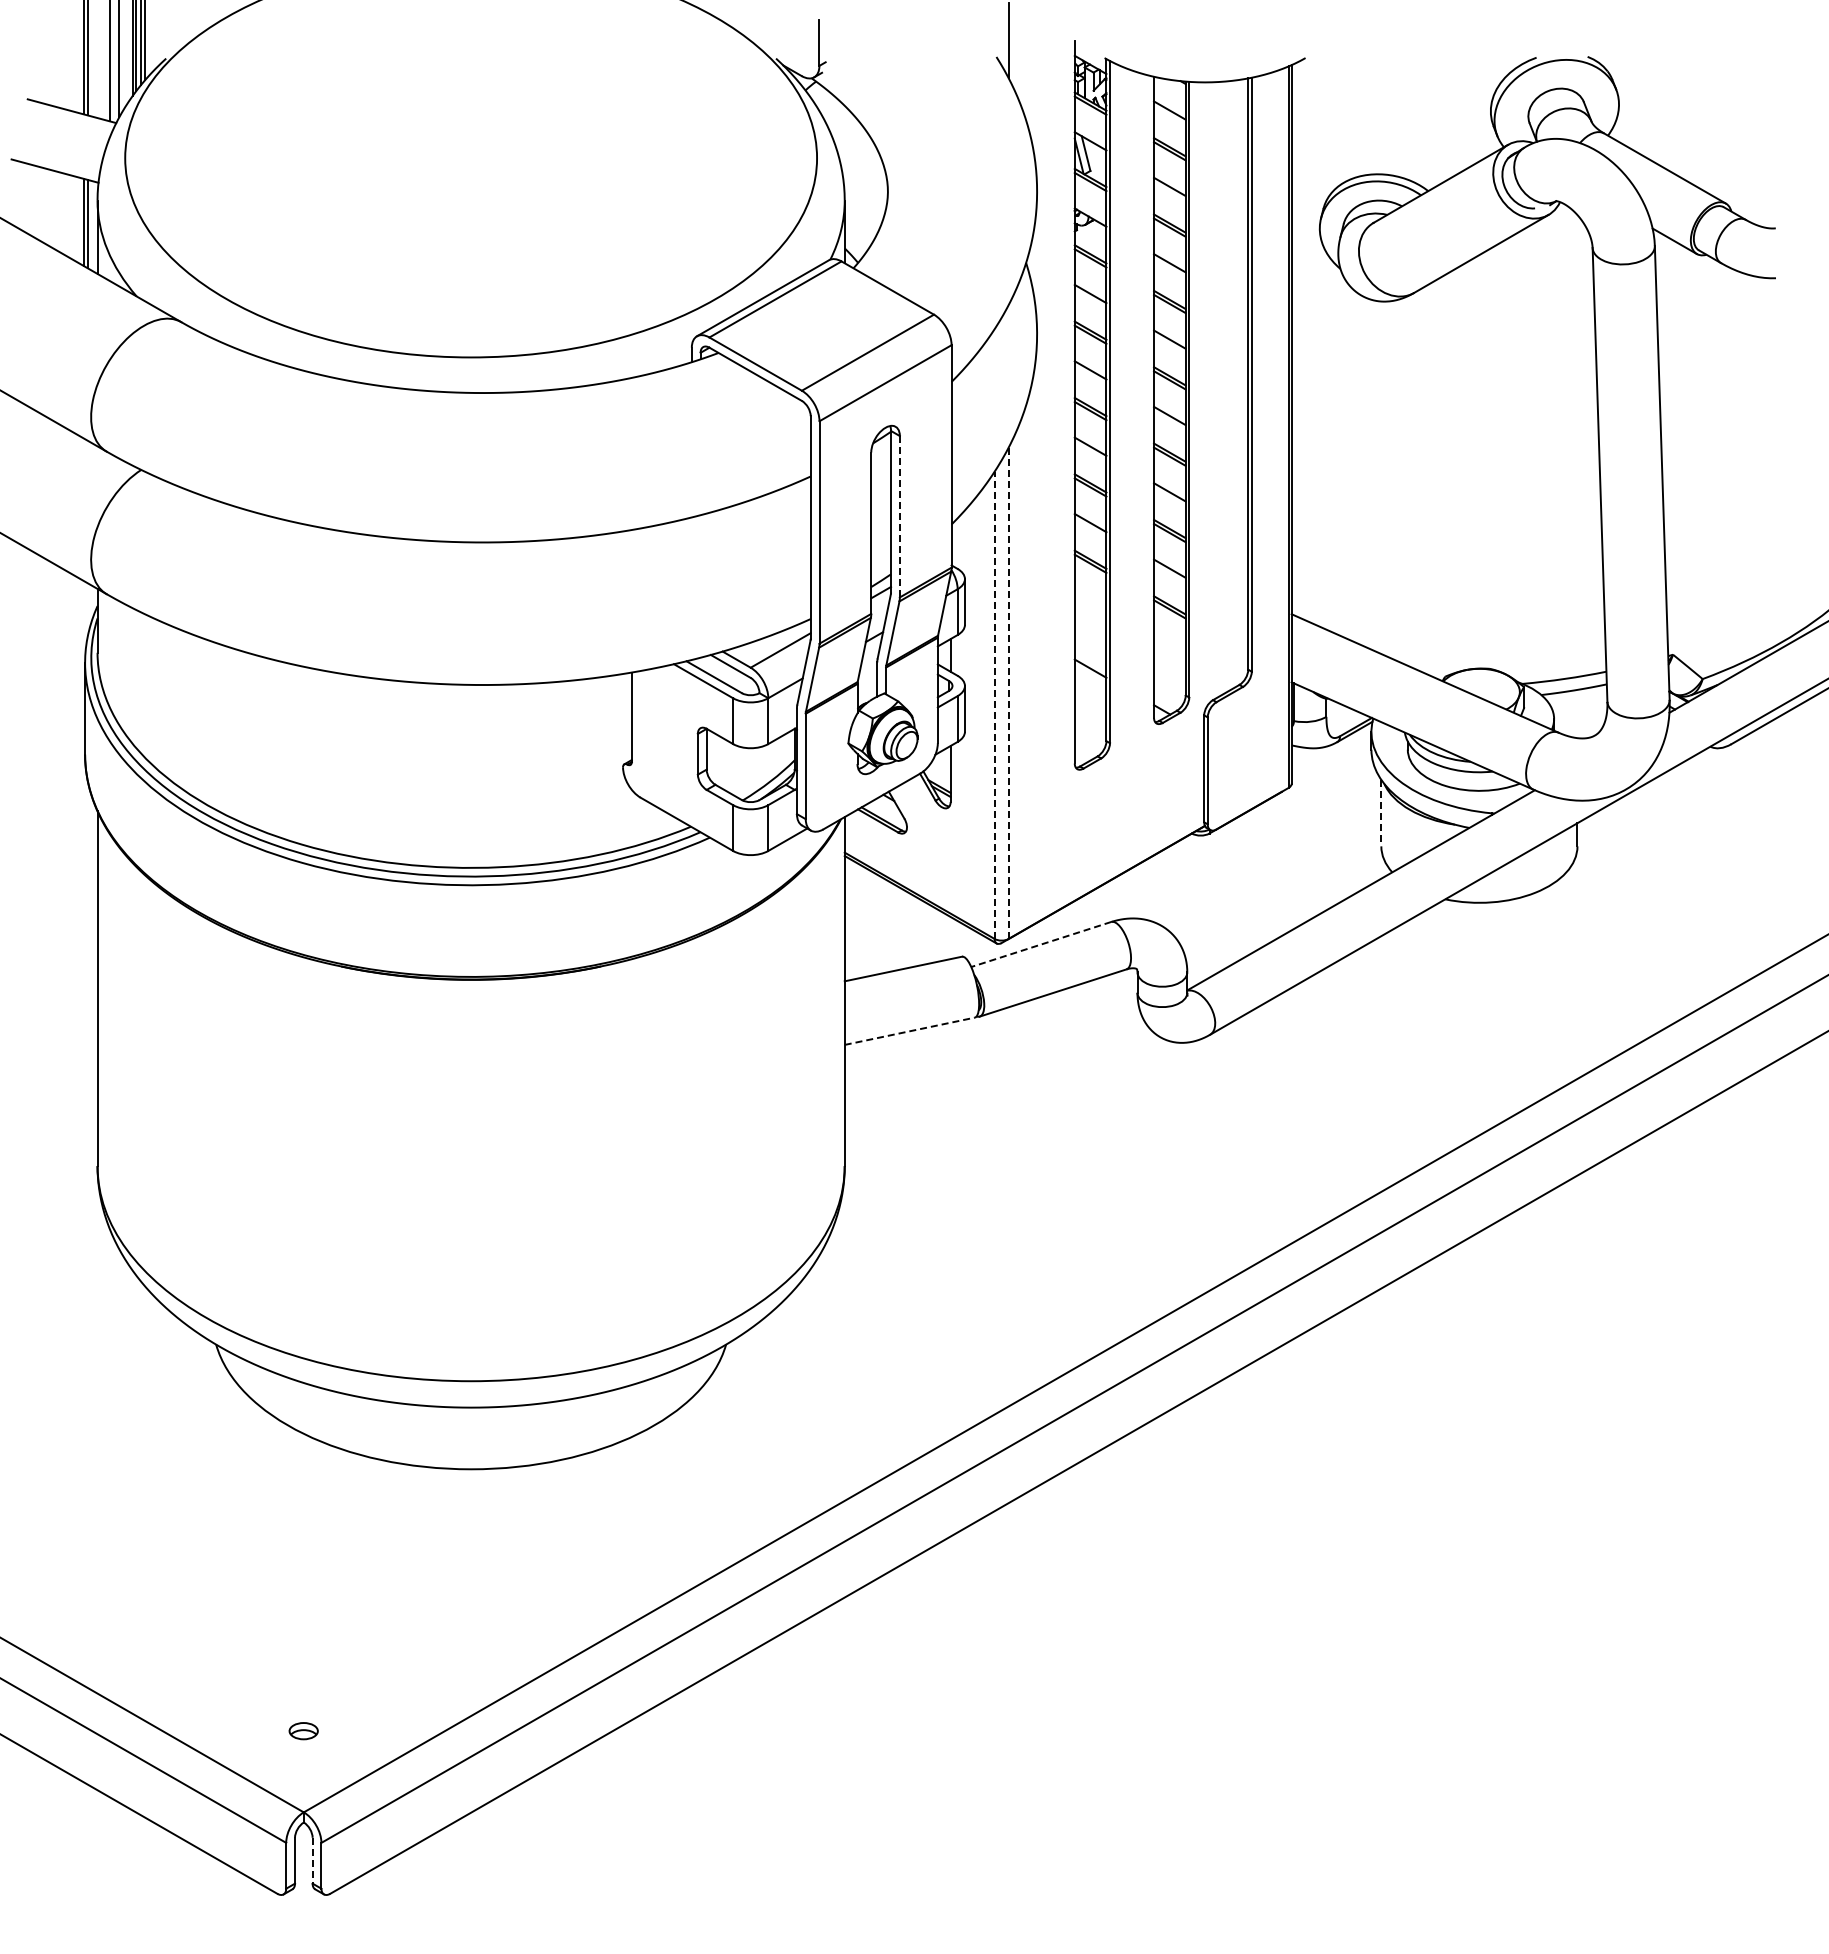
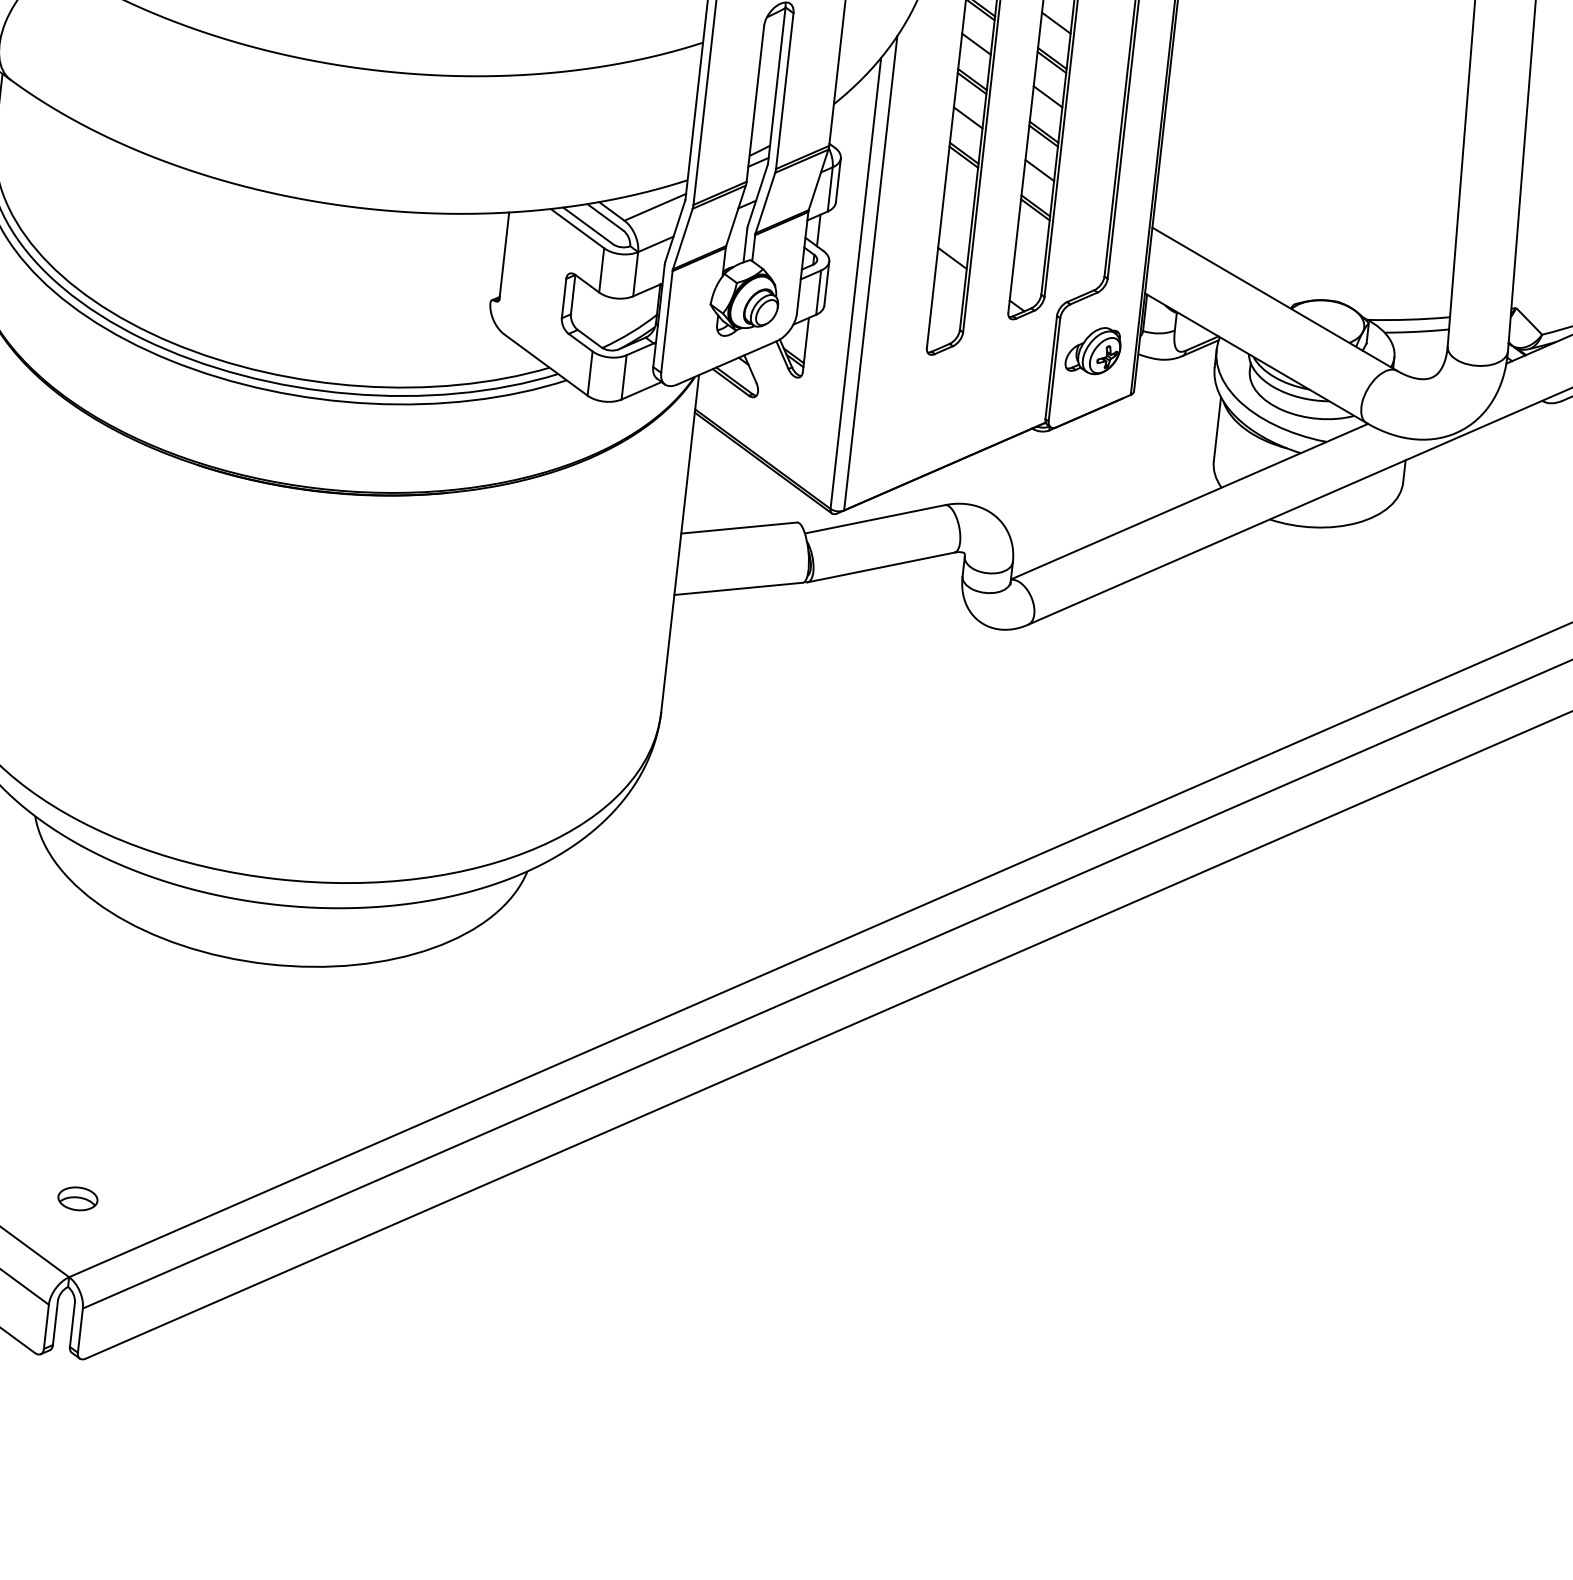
line: (899, 516) -> (784, 90), dashed -> solid
line: (1008, 693) -> (870, 273), dashed -> solid
line: (994, 705) -> (855, 283), dashed -> solid
part: (1245, 746) -> (1093, 350), added
line: (1381, 813) -> (1217, 429), dashed -> solid
line: (1041, 944) -> (875, 519), dashed -> solid
line: (910, 1031) -> (739, 589), dashed -> solid
part: (303, 1730) -> (77, 1198), size x1.43
line: (312, 1860) -> (72, 1324), dashed -> solid

